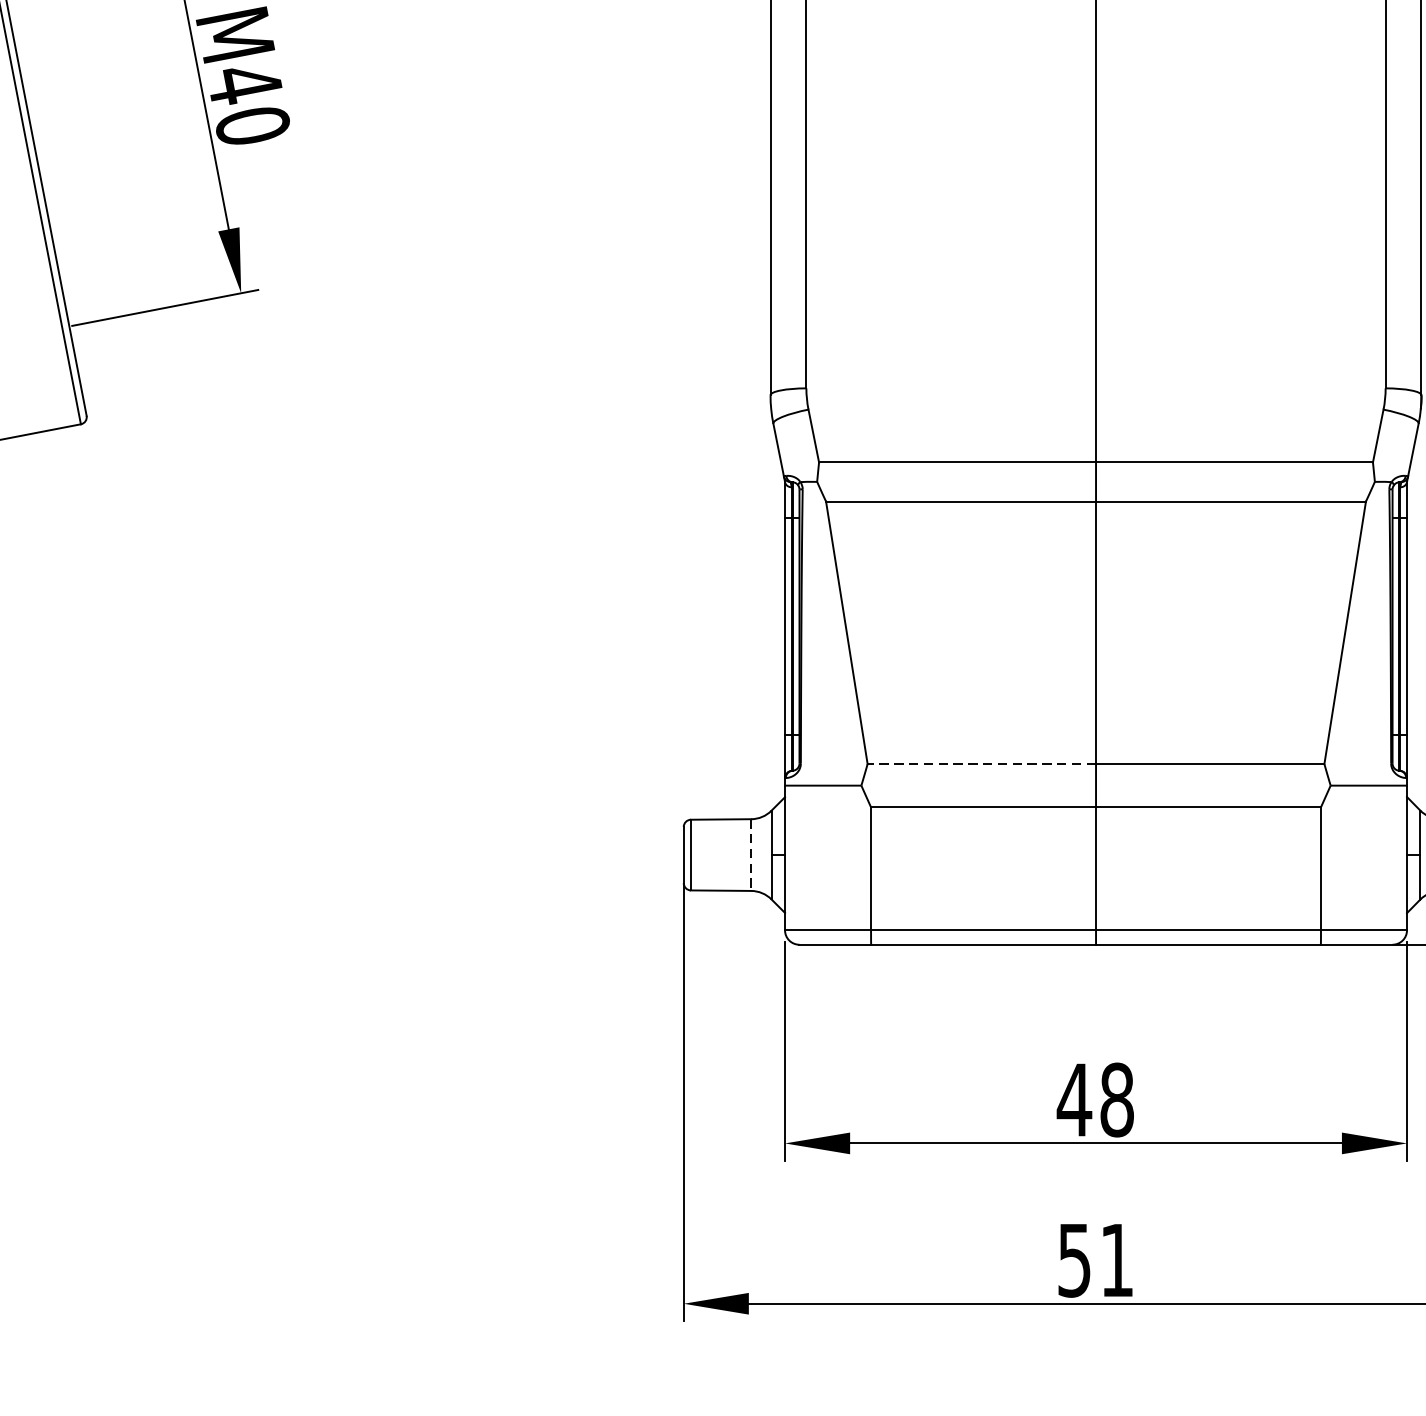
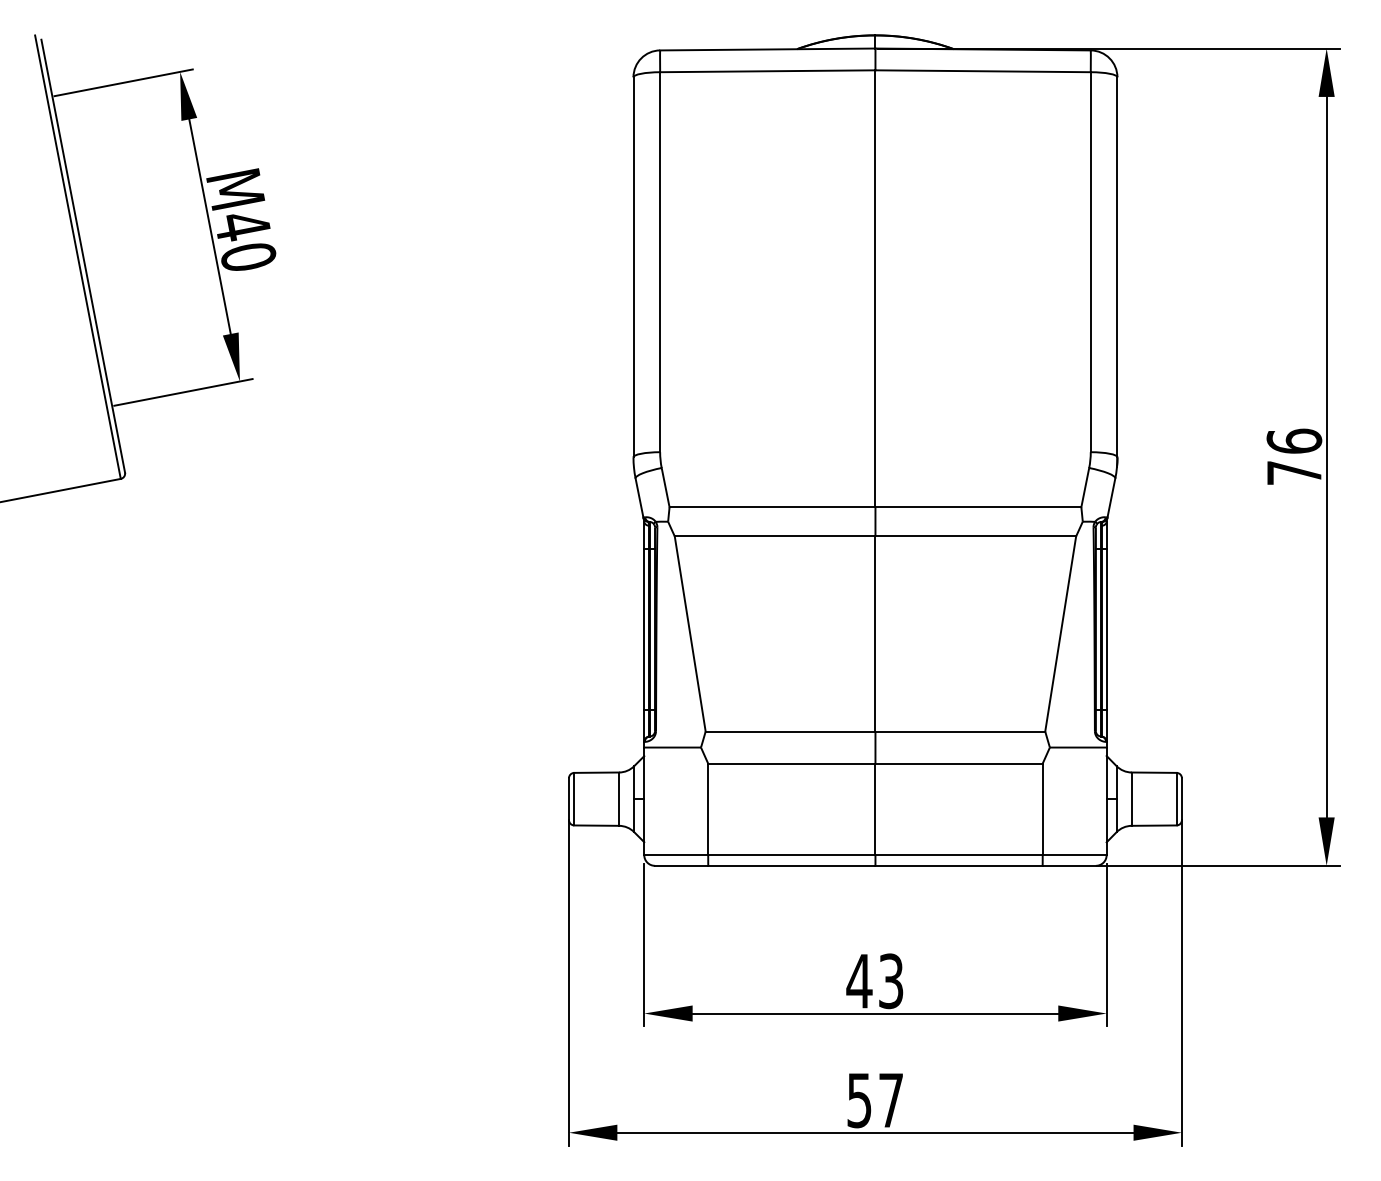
line: (981, 764) -> (790, 731), dashed -> solid
line: (751, 855) -> (619, 799), dashed -> solid
text: (1116, 1100) -> (890, 981), 48 -> 43
text: (1116, 1260) -> (890, 1100), 51 -> 57

